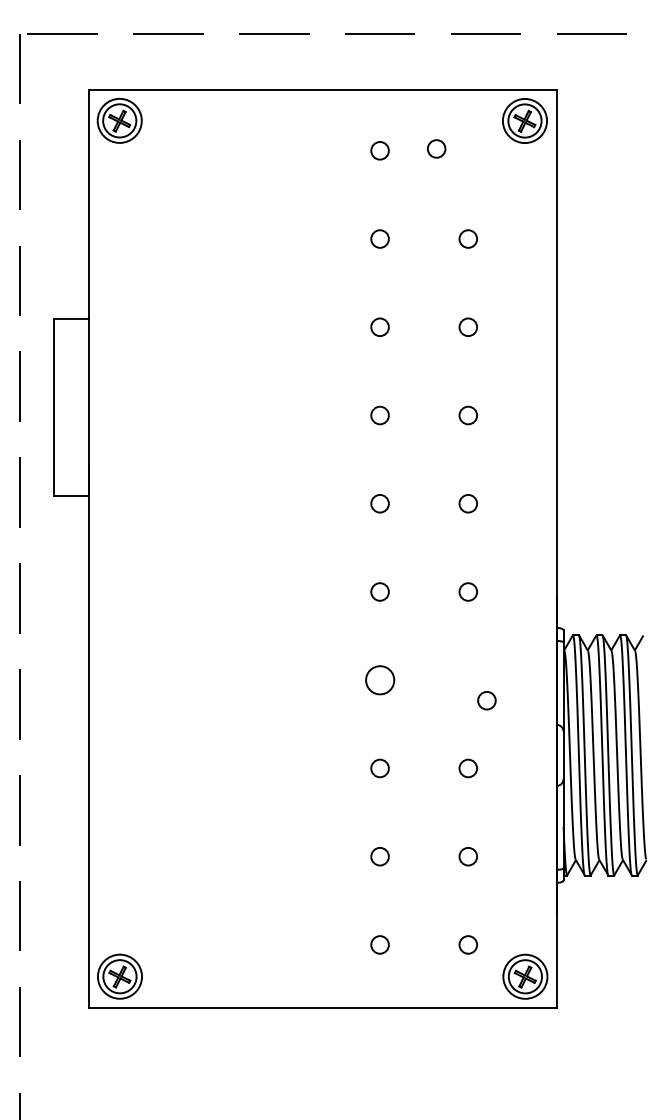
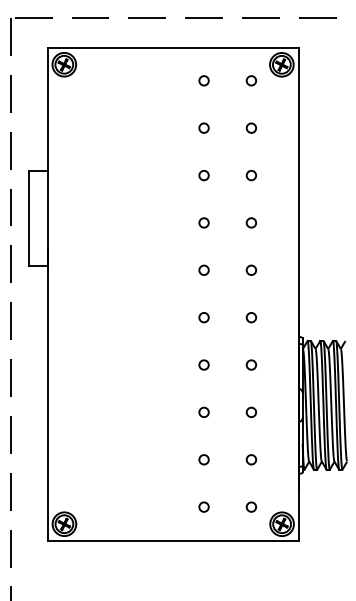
circle: (434, 148) -> (250, 80), moved
circle: (378, 679) -> (203, 364), size x0.62
circle: (485, 699) -> (250, 364), moved

